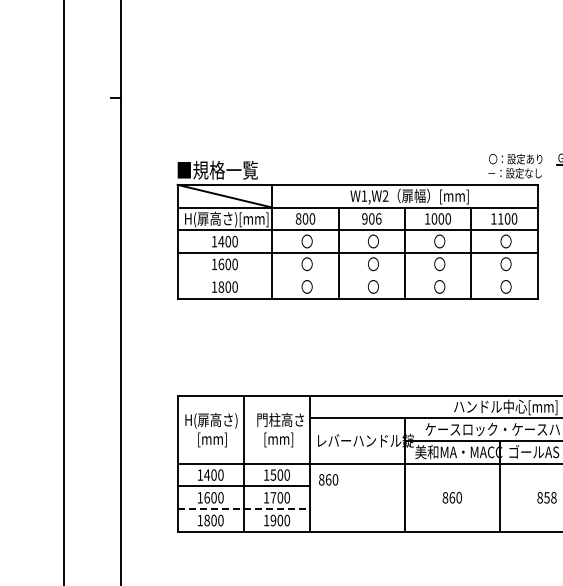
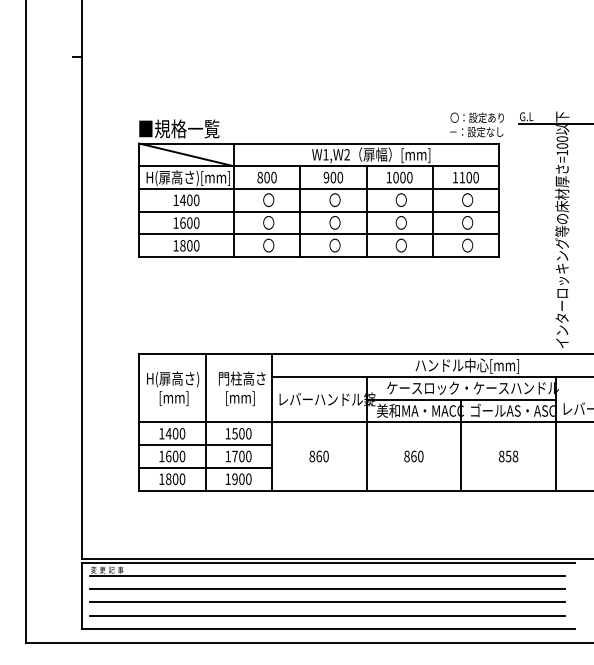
text: (378, 218) -> (340, 177), 906 -> 900
line: (357, 275) -> (319, 234), added
text: (327, 479) -> (318, 456), moved
line: (244, 508) -> (206, 467), dashed -> solid

